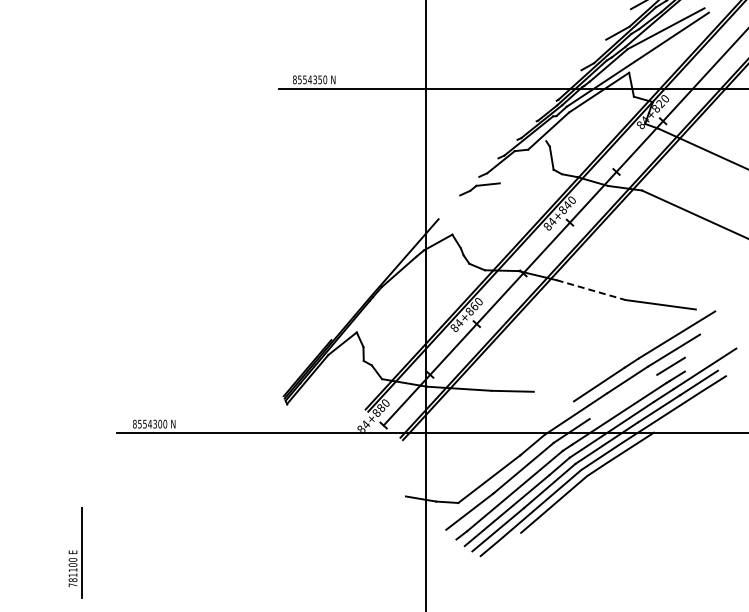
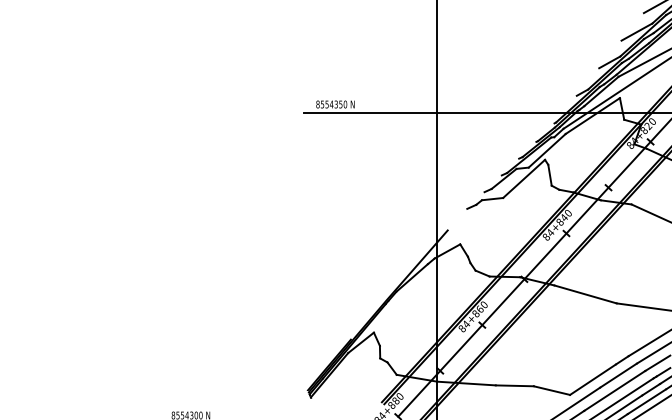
line: (522, 162) -> (523, 179), added
line: (591, 290) -> (585, 294), dashed -> solid
line: (553, 396) -> (551, 390), added
line: (623, 396) -> (614, 390), added

